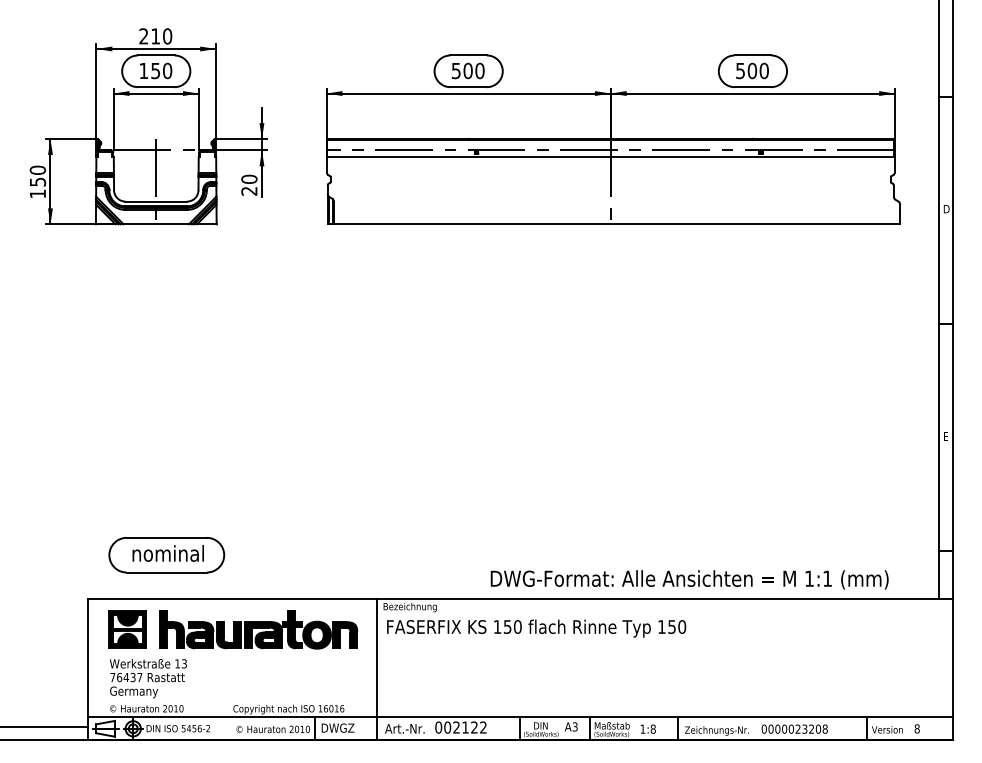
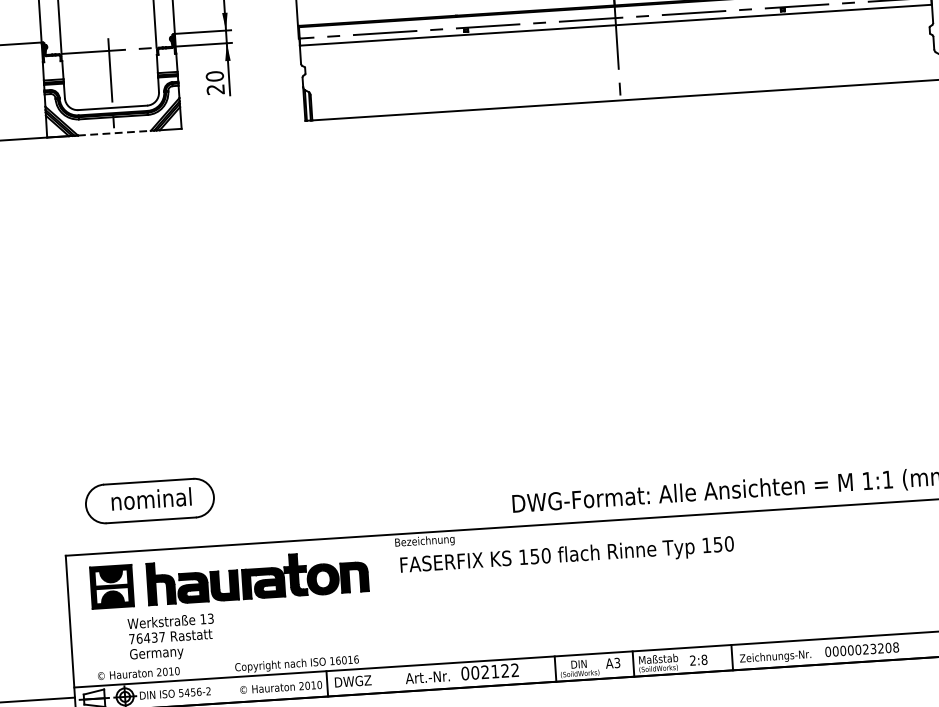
line: (156, 224) -> (114, 133), solid -> dashed
line: (377, 669) -> (392, 613), removed
text: (148, 678) -> (171, 637), moved
text: (642, 728) -> (692, 659), 1:8 -> 2:8

